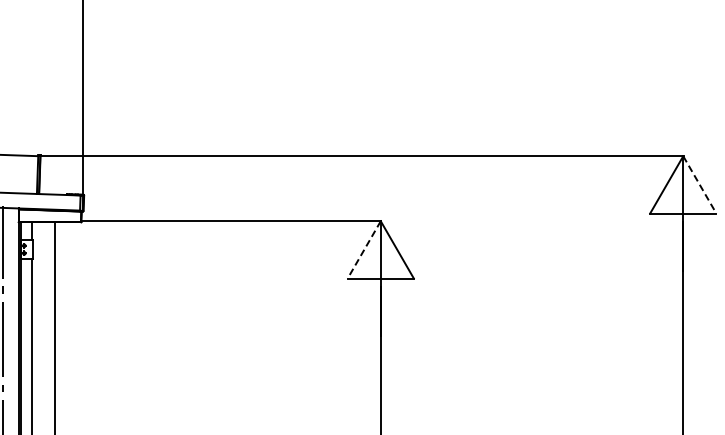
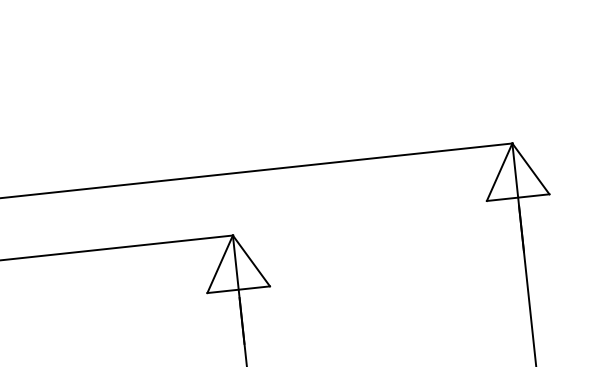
line: (700, 185) -> (531, 169), dashed -> solid
line: (364, 250) -> (220, 264), dashed -> solid

